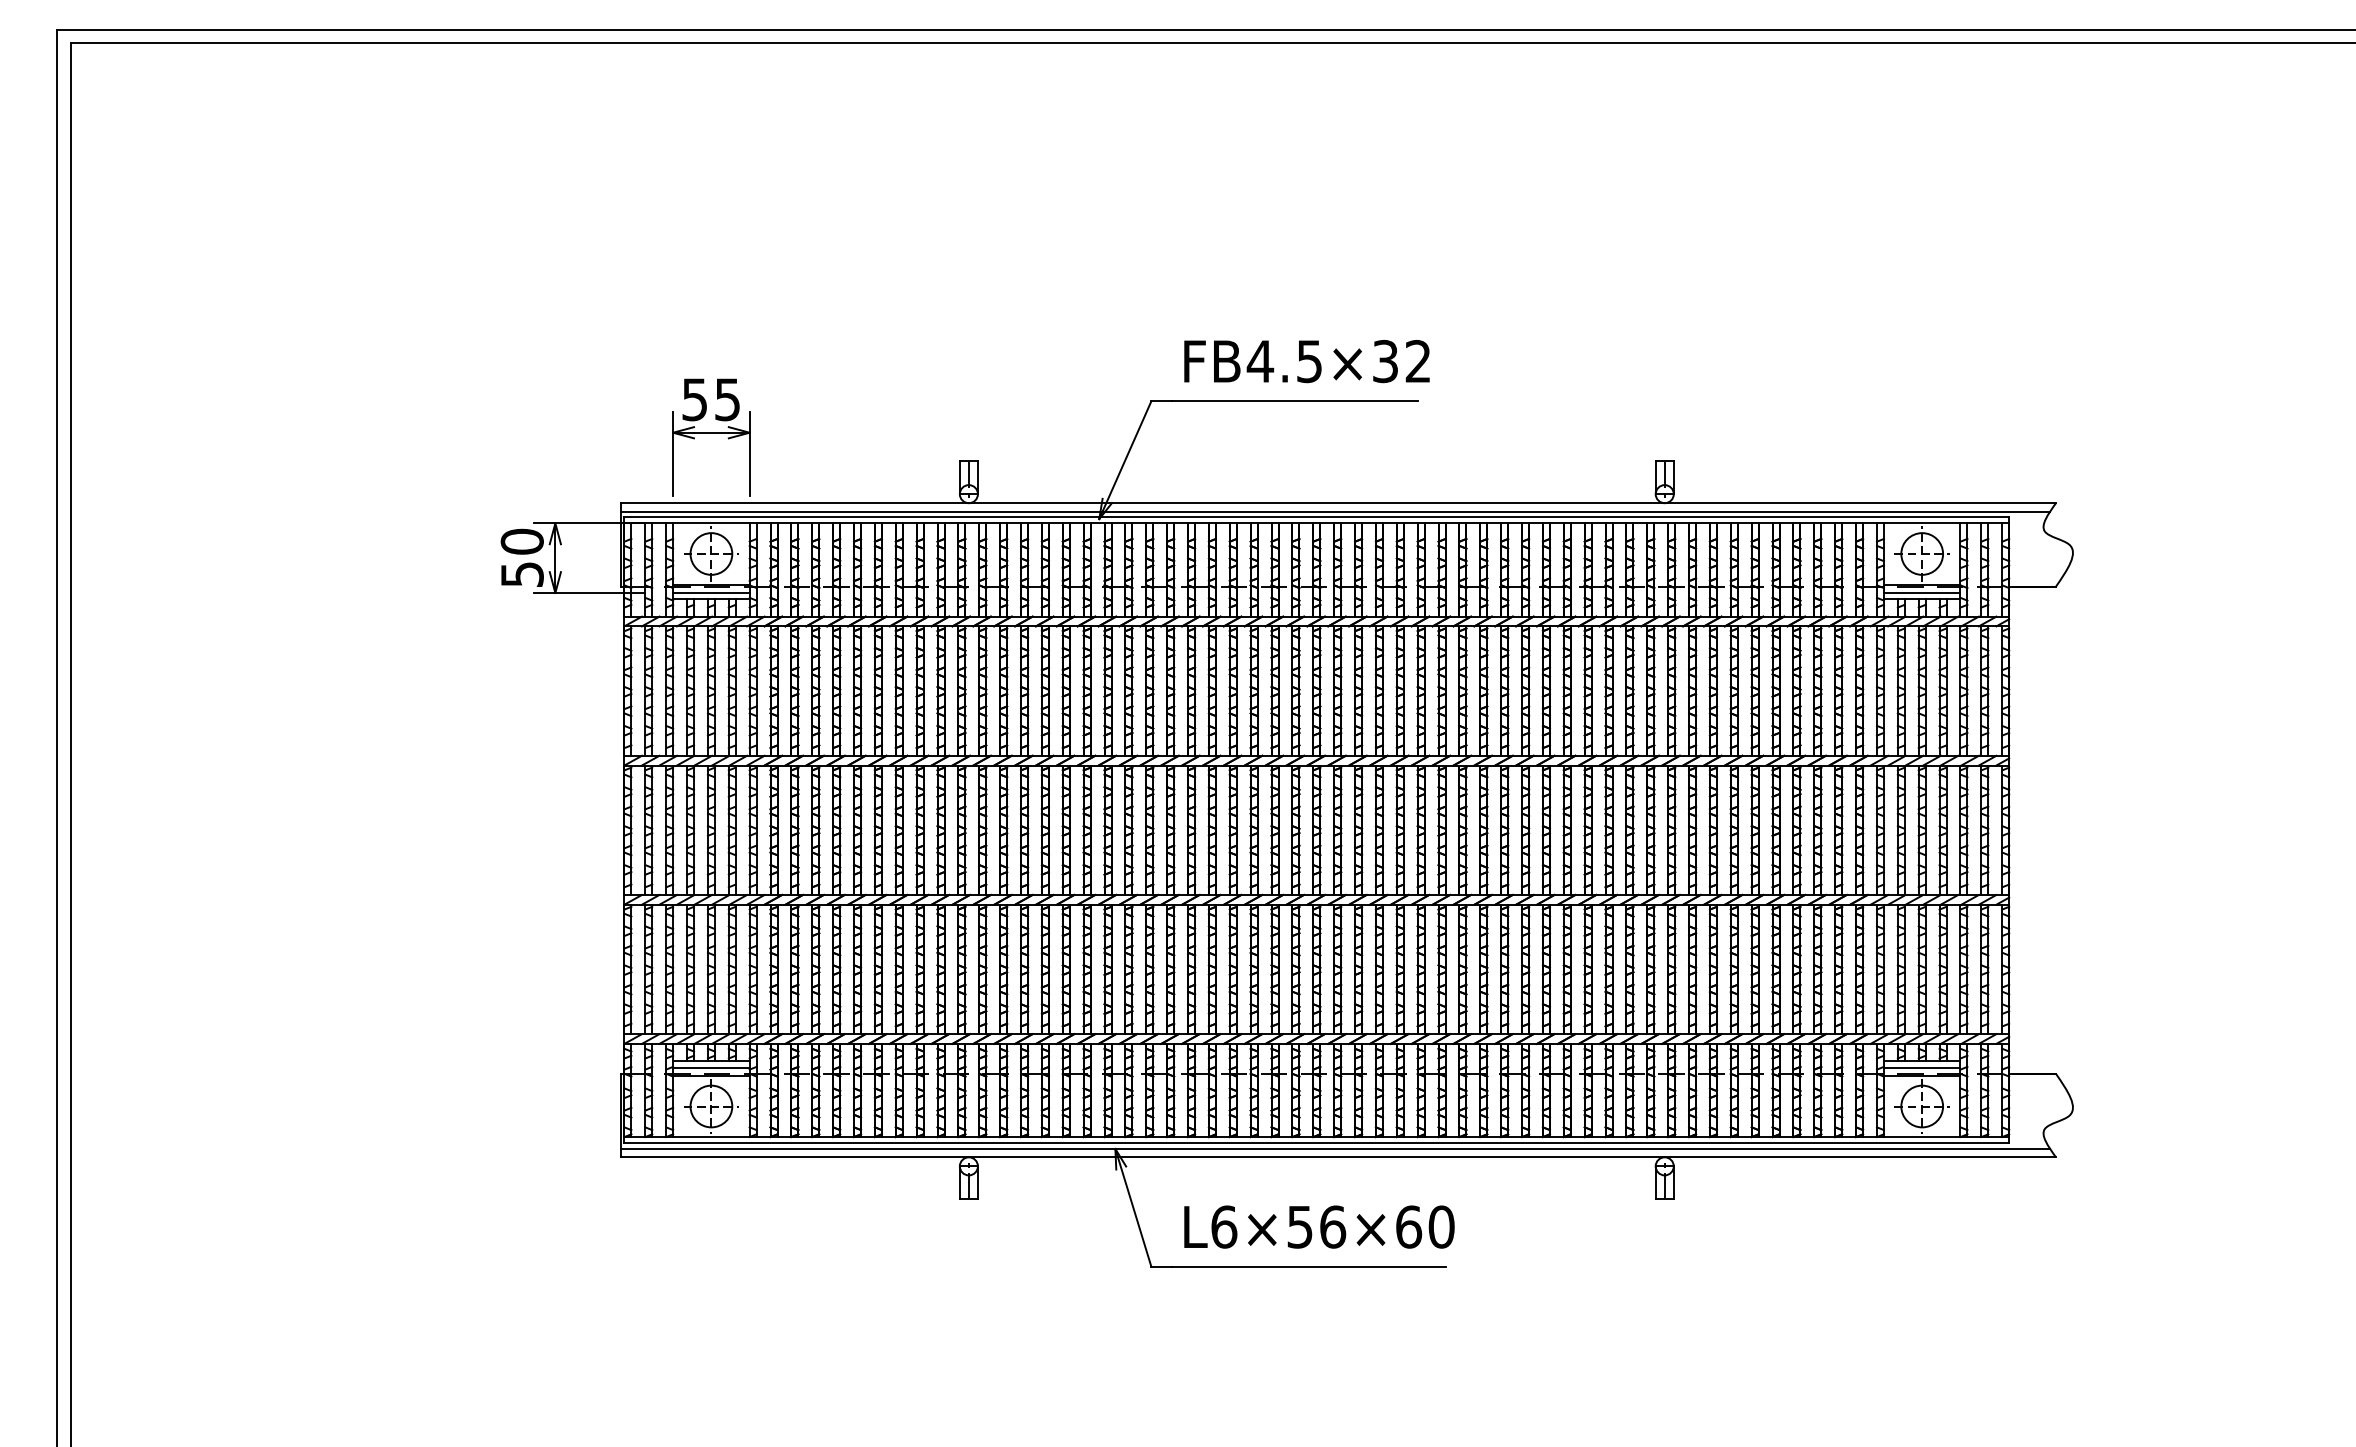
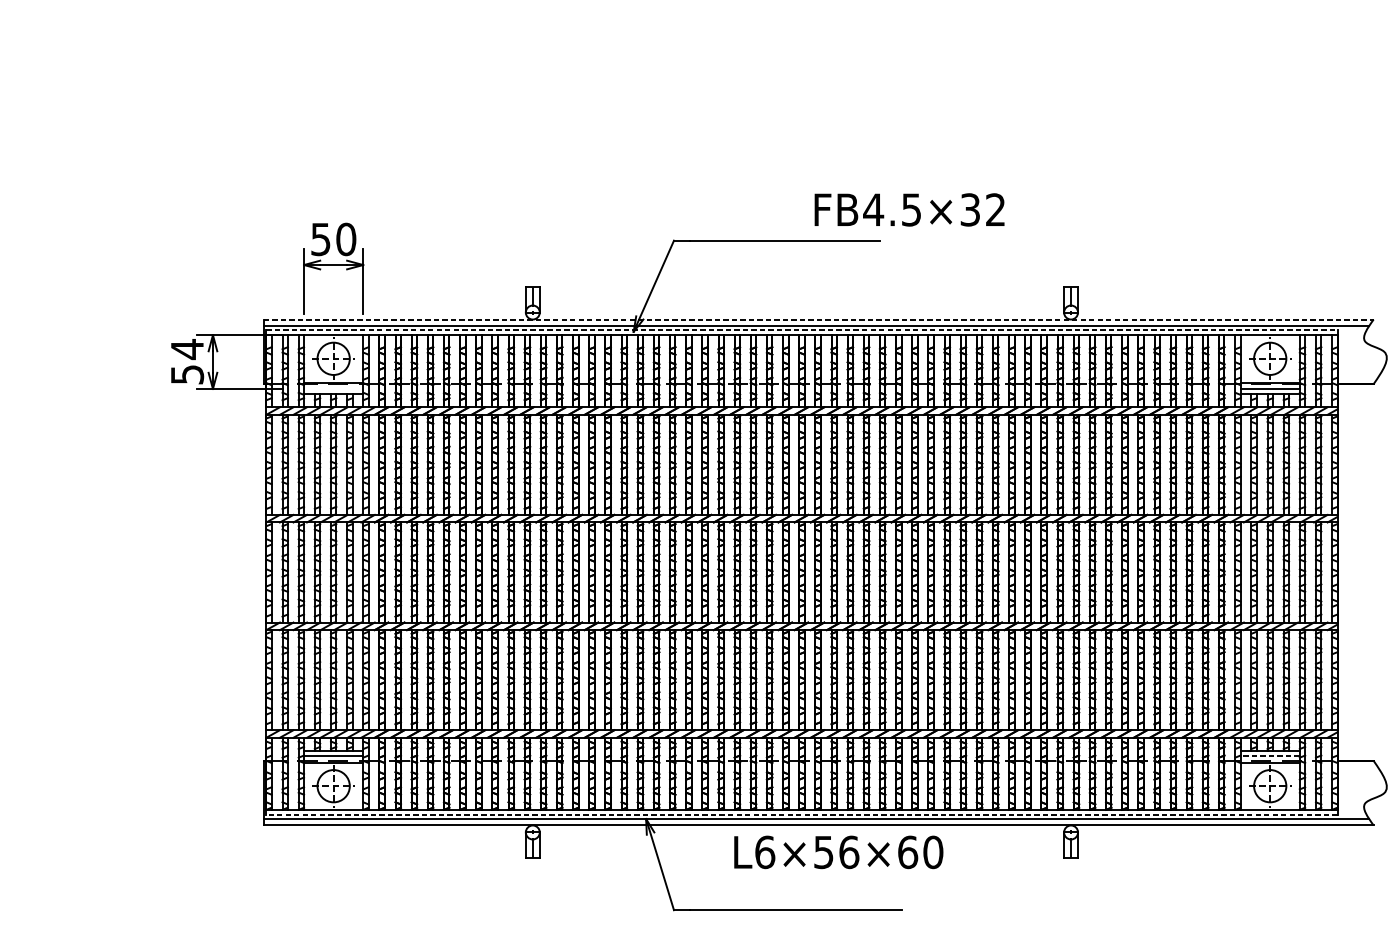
text: (1306, 361) -> (909, 209), moved
text: (727, 399) -> (346, 239), 55 -> 50
line: (1338, 503) -> (818, 319), solid -> dashed
line: (1317, 517) -> (802, 330), solid -> dashed
text: (521, 541) -> (186, 349), 50 -> 54
line: (711, 592) -> (333, 388), removed
line: (1921, 1067) -> (1269, 756), solid -> dashed
line: (1316, 1143) -> (801, 814), solid -> dashed
text: (1319, 1226) -> (838, 851), moved

